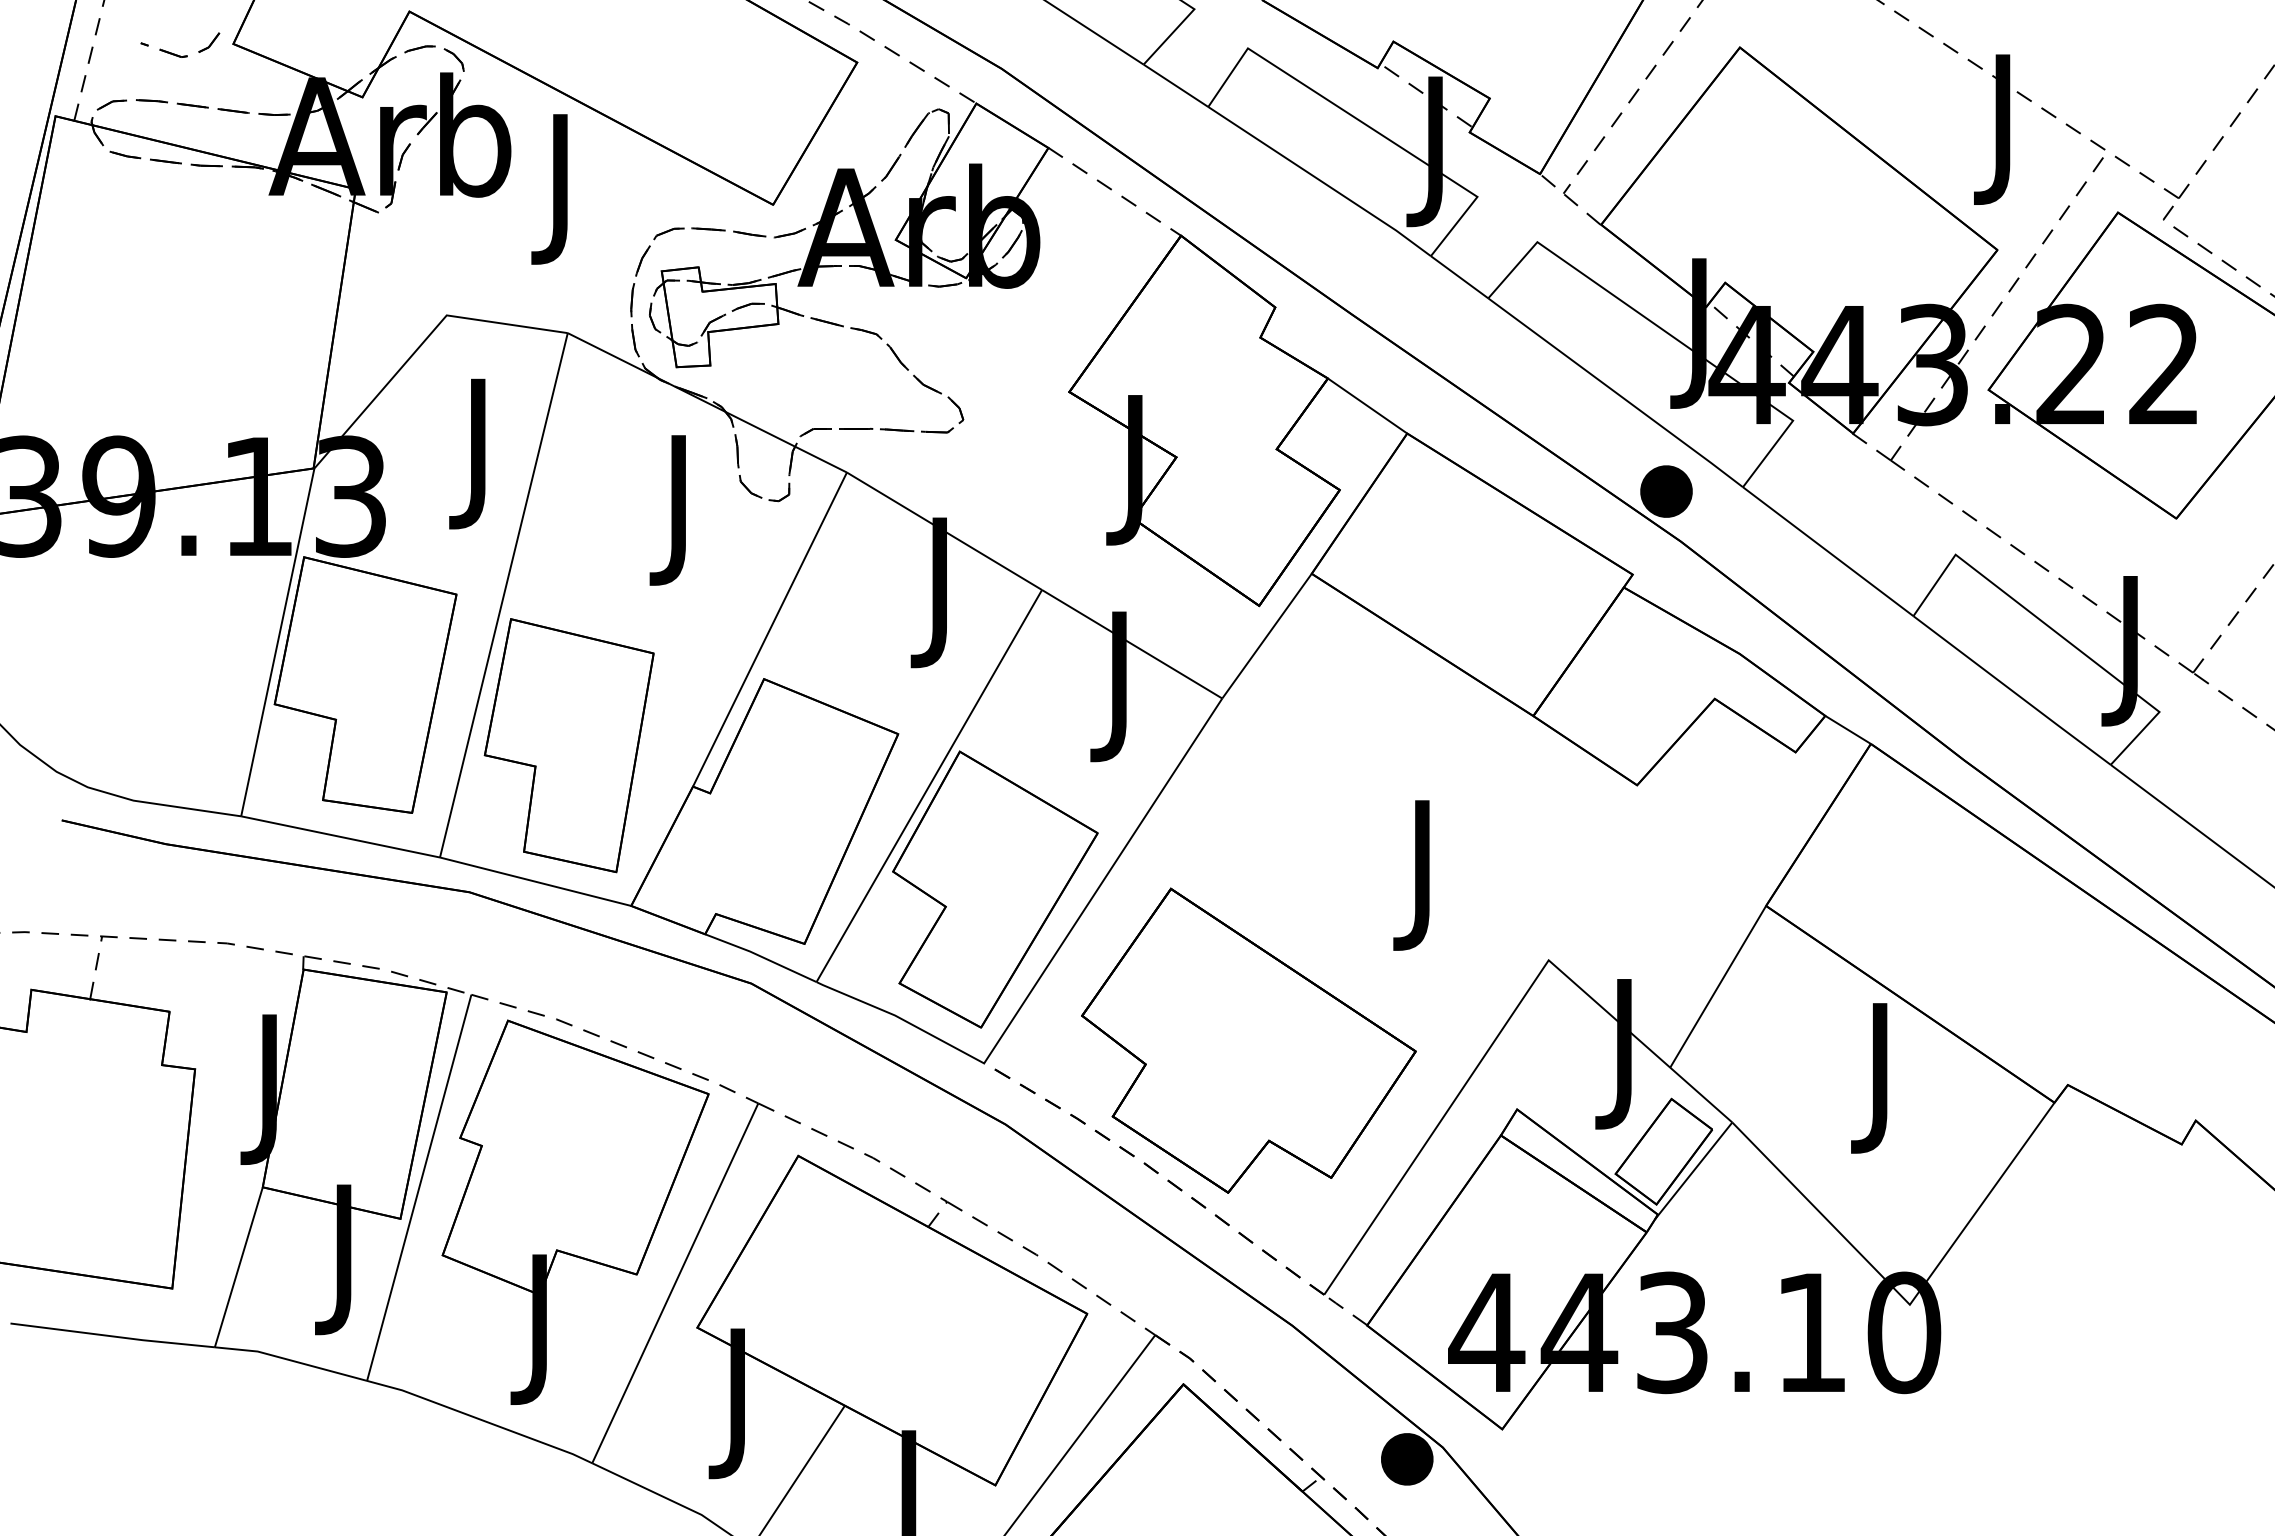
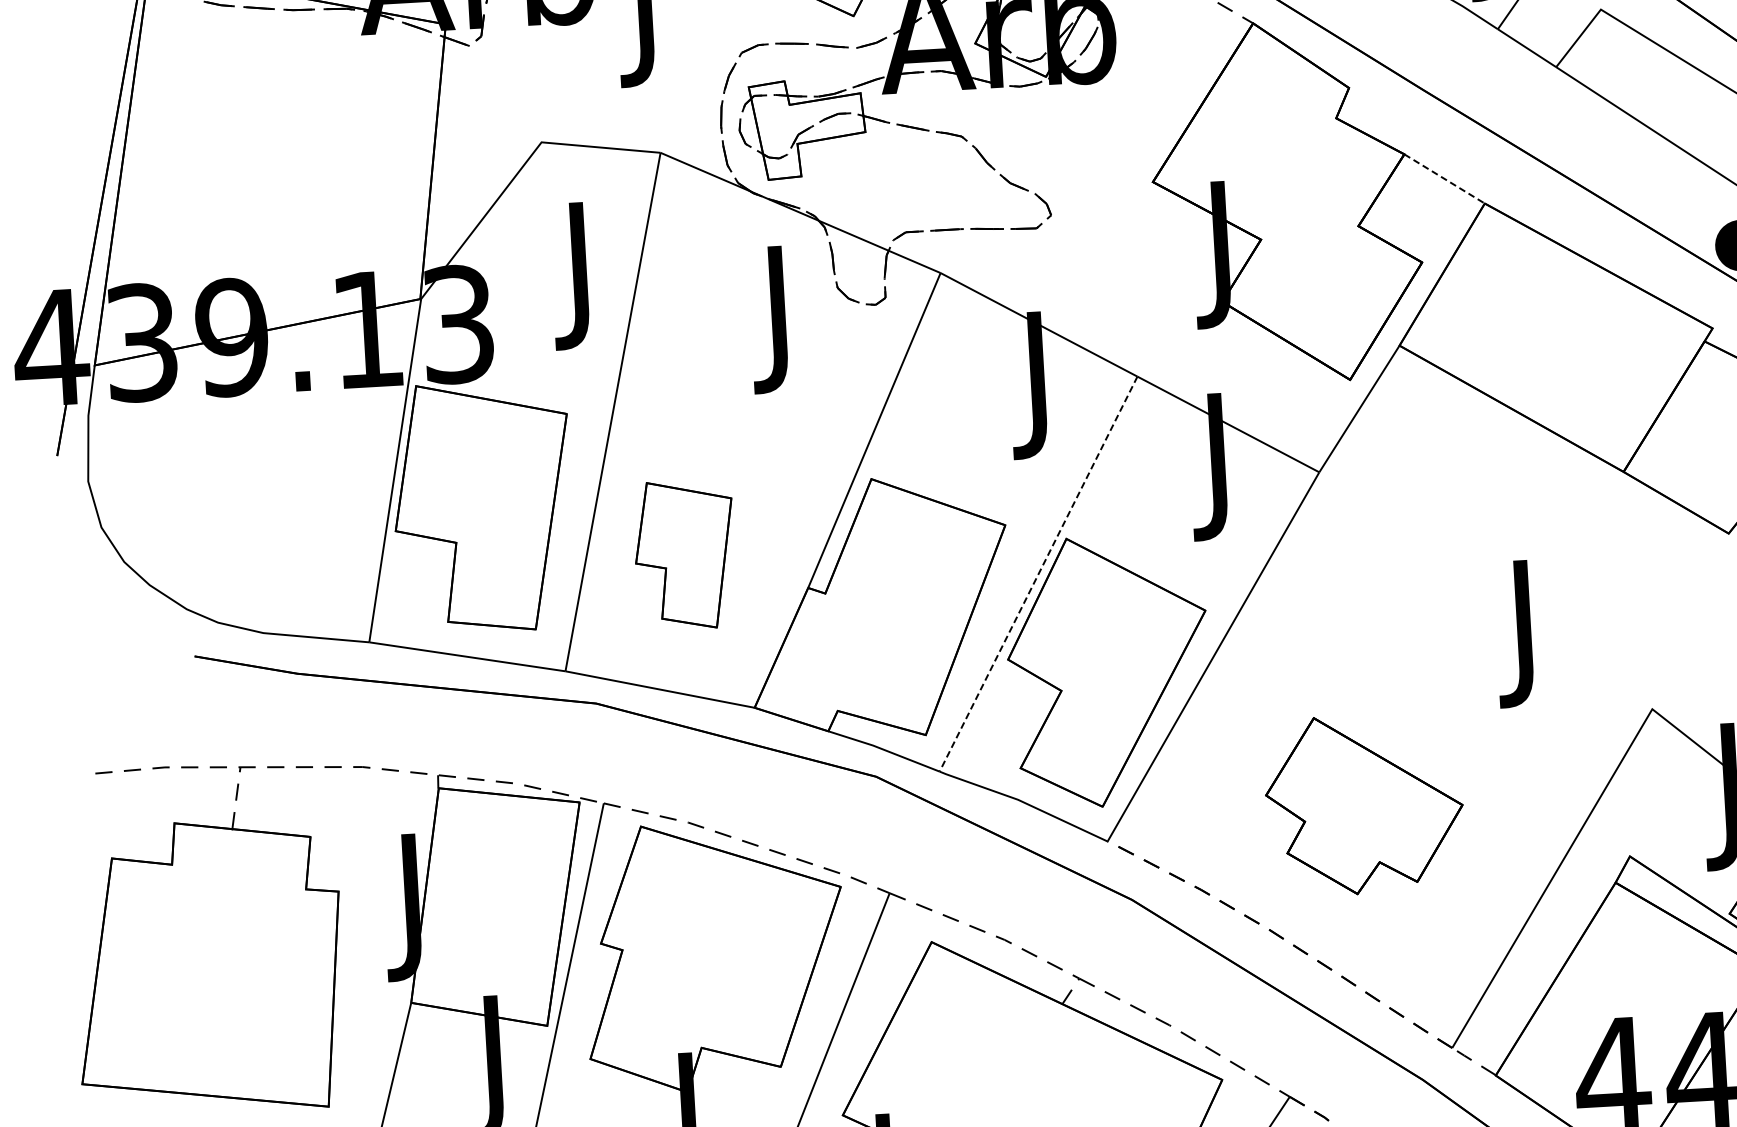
line: (1368, 406) -> (1445, 179), solid -> dashed
part: (568, 745) -> (684, 554), size x0.6
line: (929, 786) -> (1038, 574), solid -> dashed
part: (1248, 1040) -> (1364, 804), size x0.6

